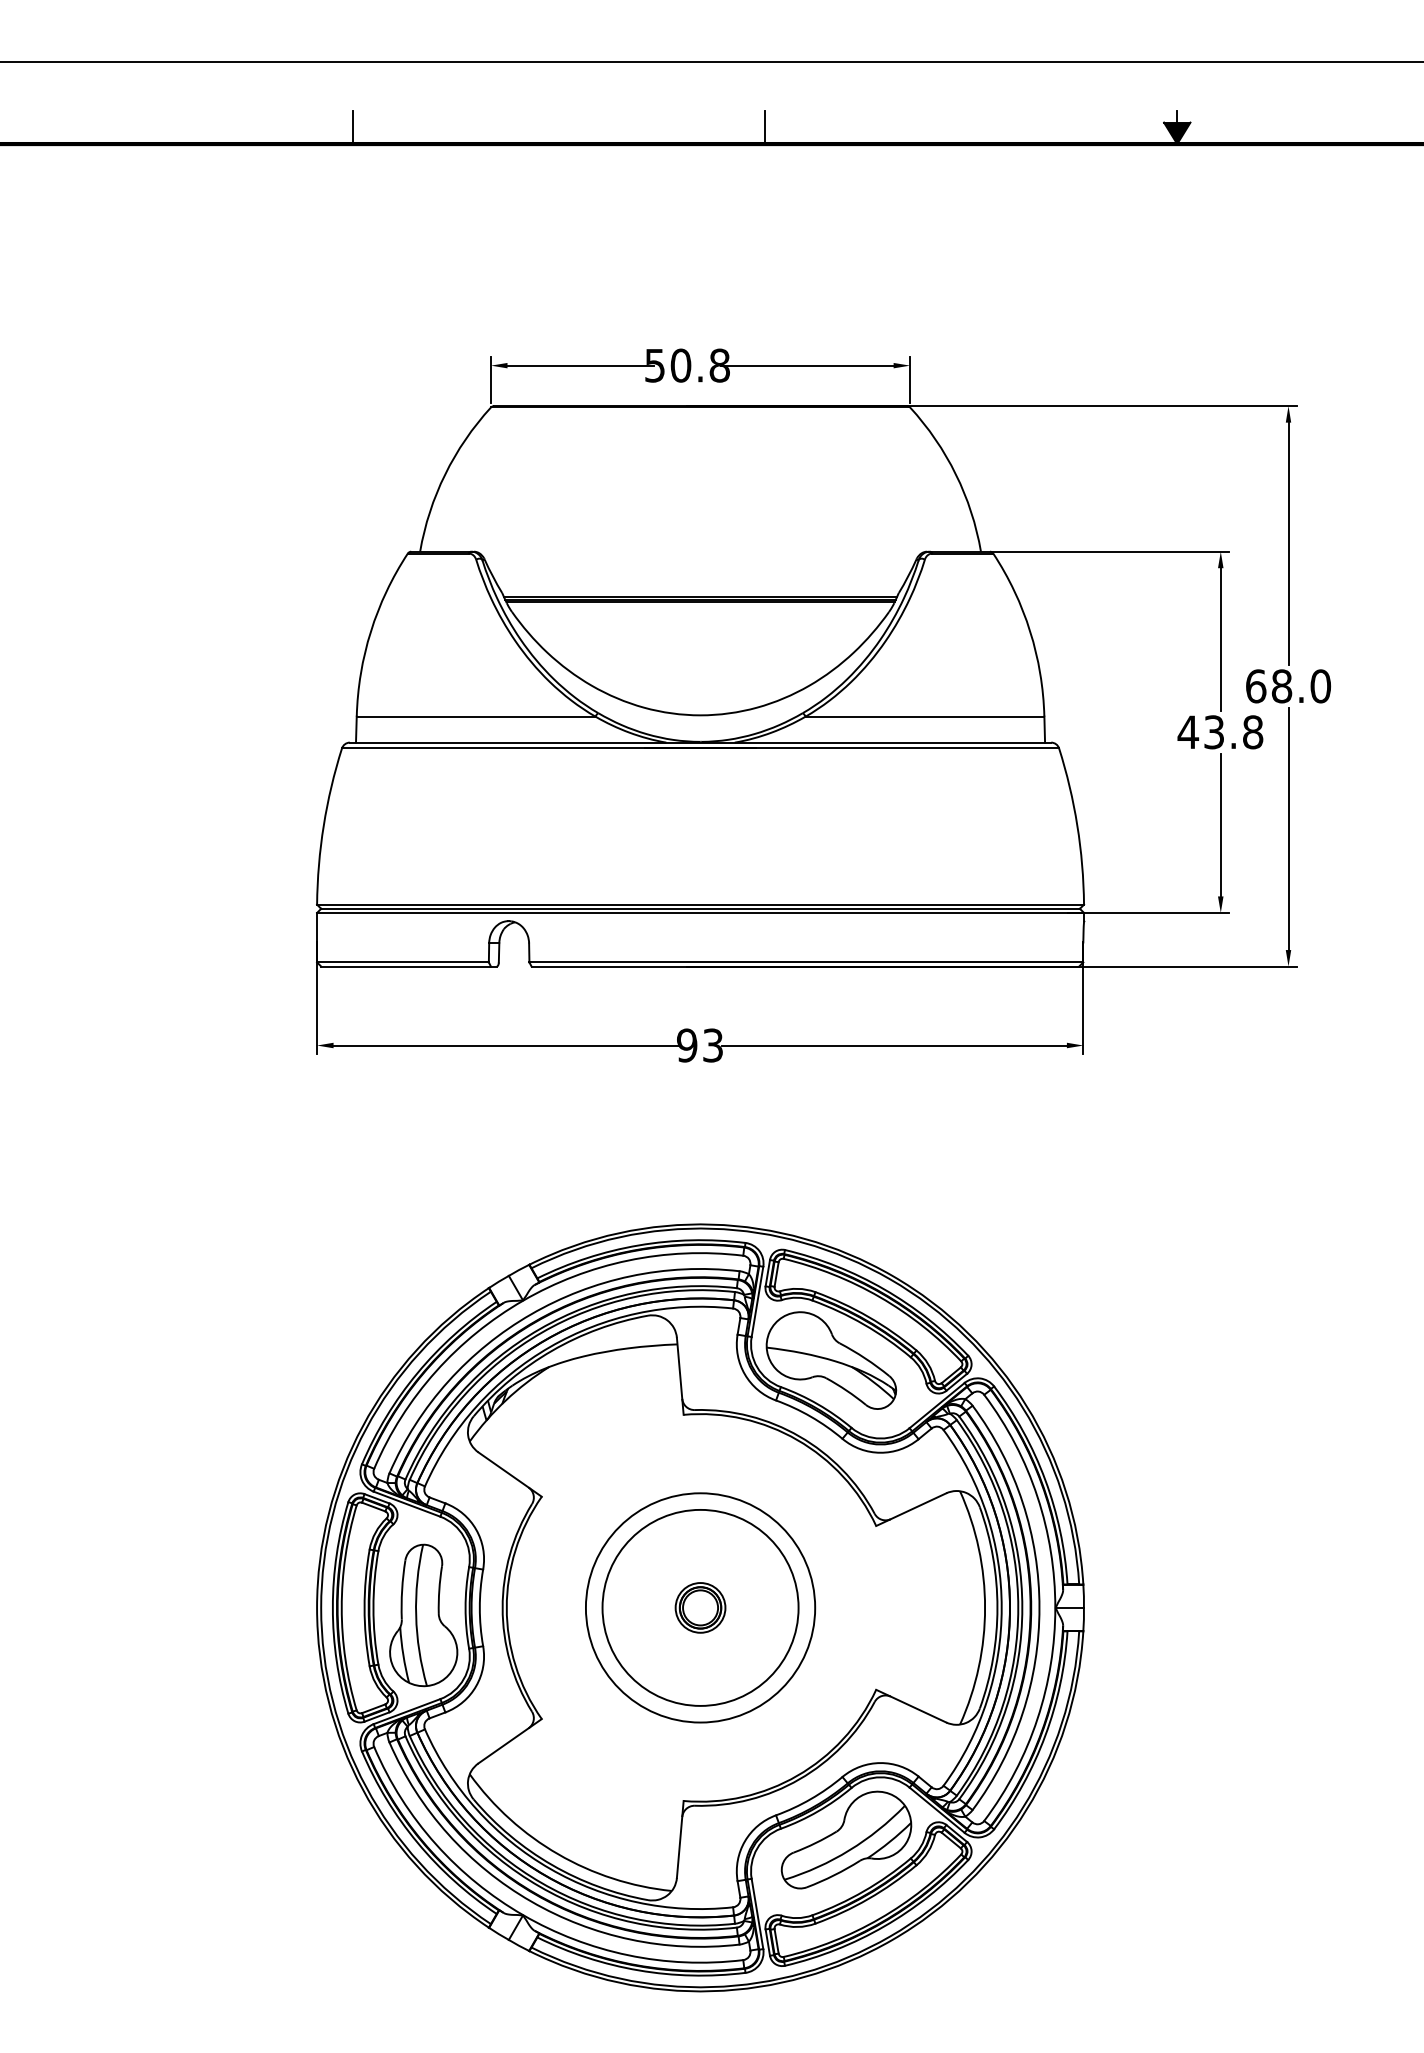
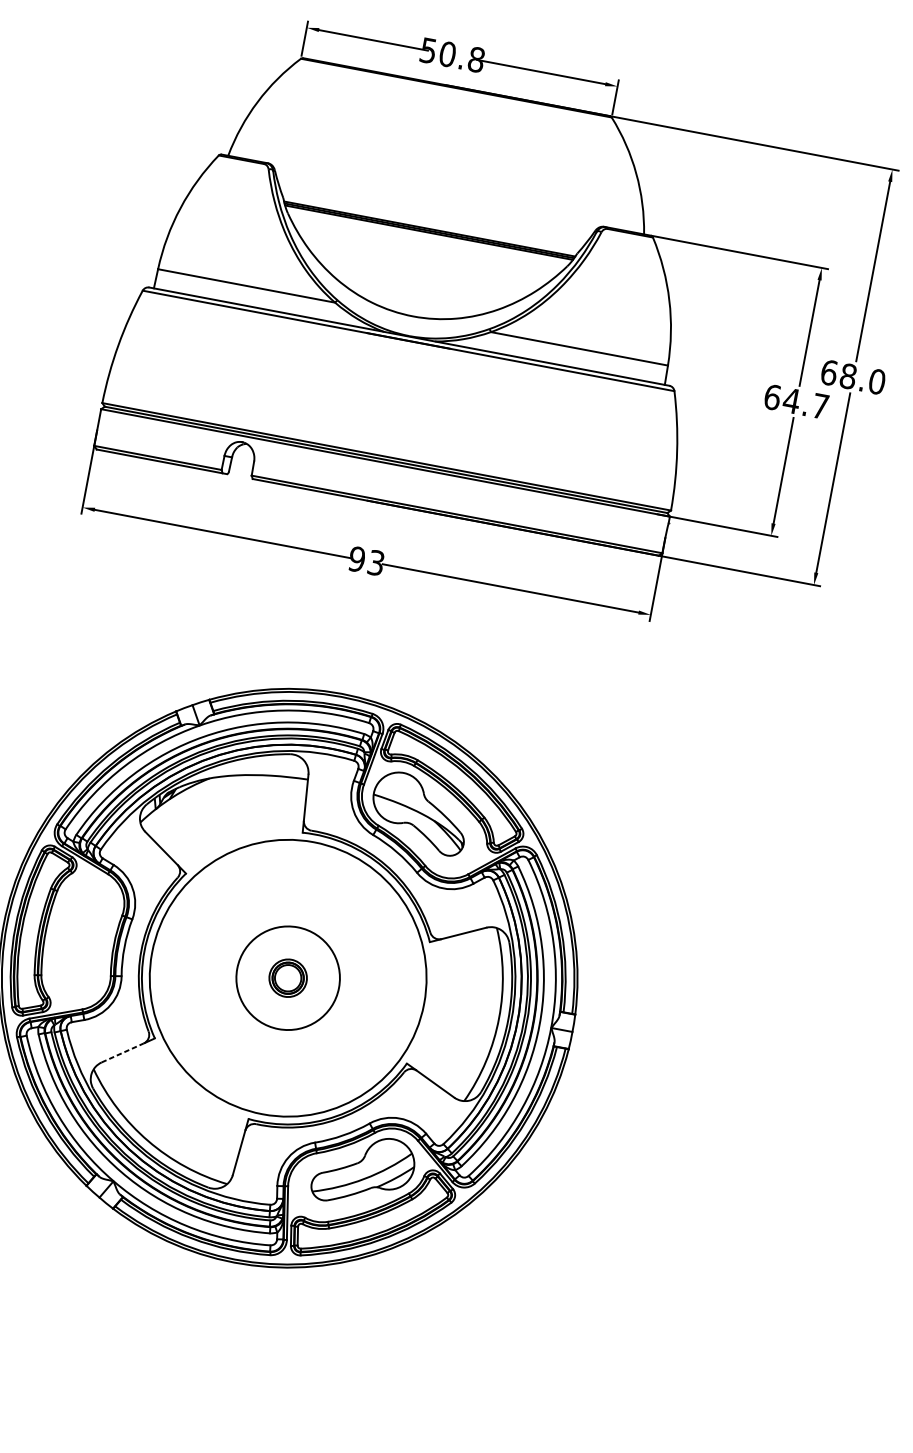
text: (1220, 732) -> (796, 401), 43.8 -> 64.7
circle: (700, 1607) -> (288, 977), size x0.7
circle: (700, 1607) -> (288, 977), size x1.6
part: (423, 1615) -> (81, 945), removed
line: (503, 1745) -> (122, 1052), solid -> dashed

